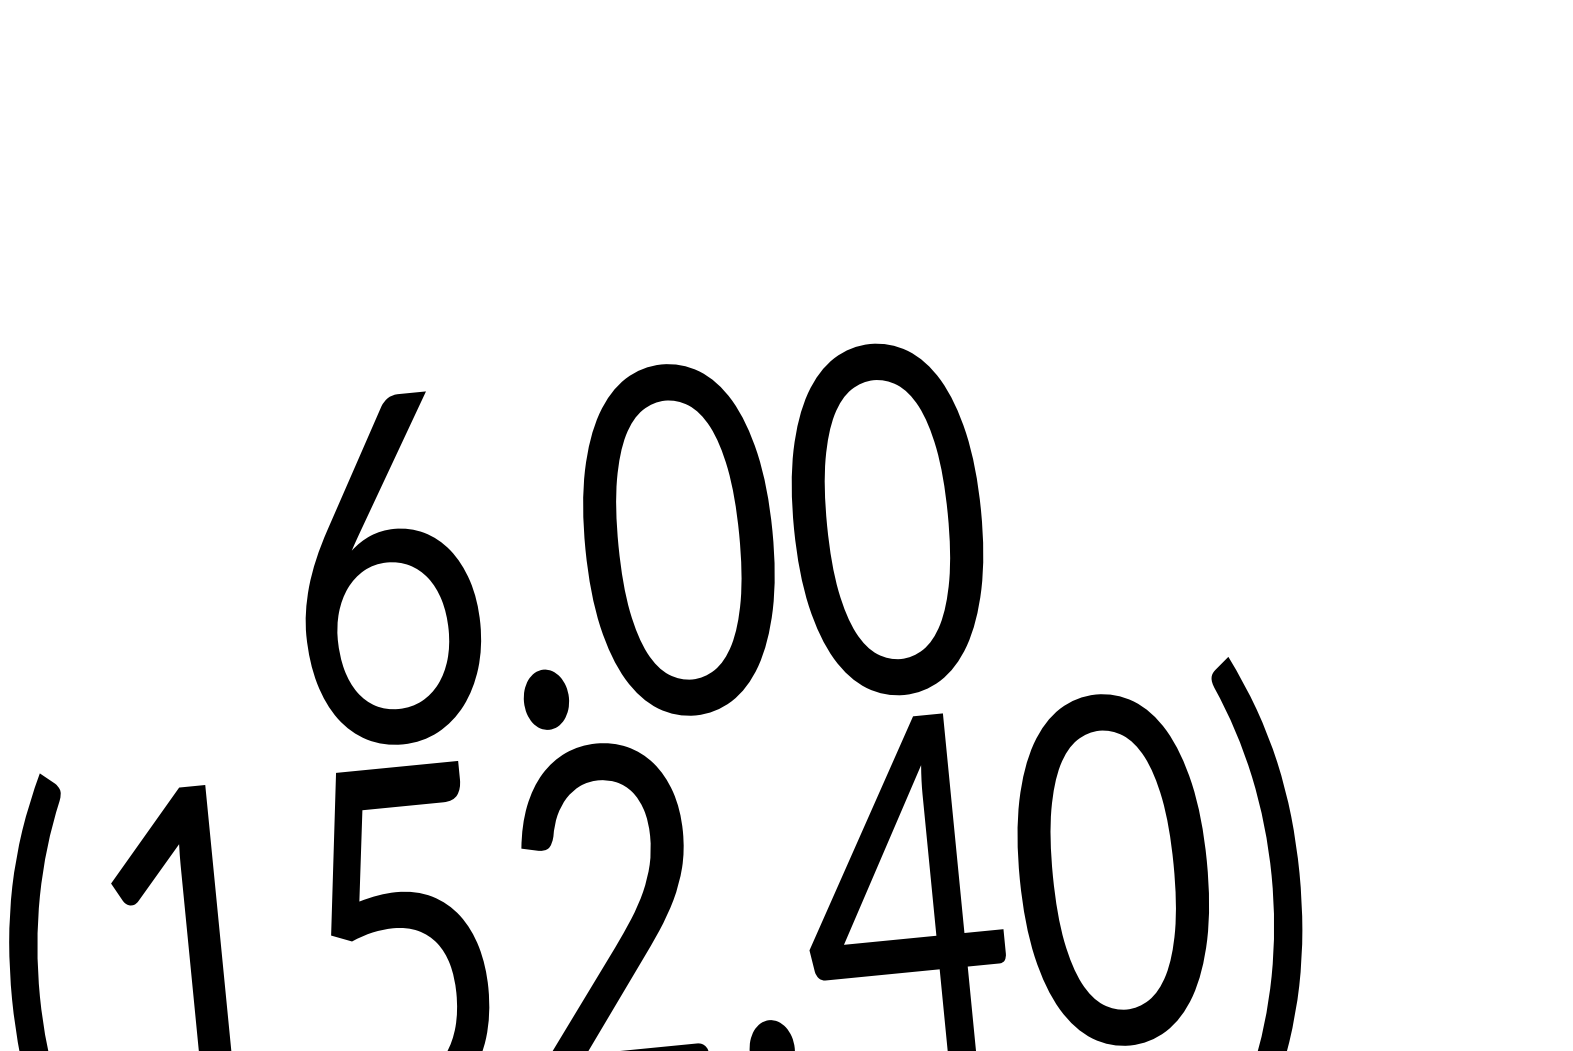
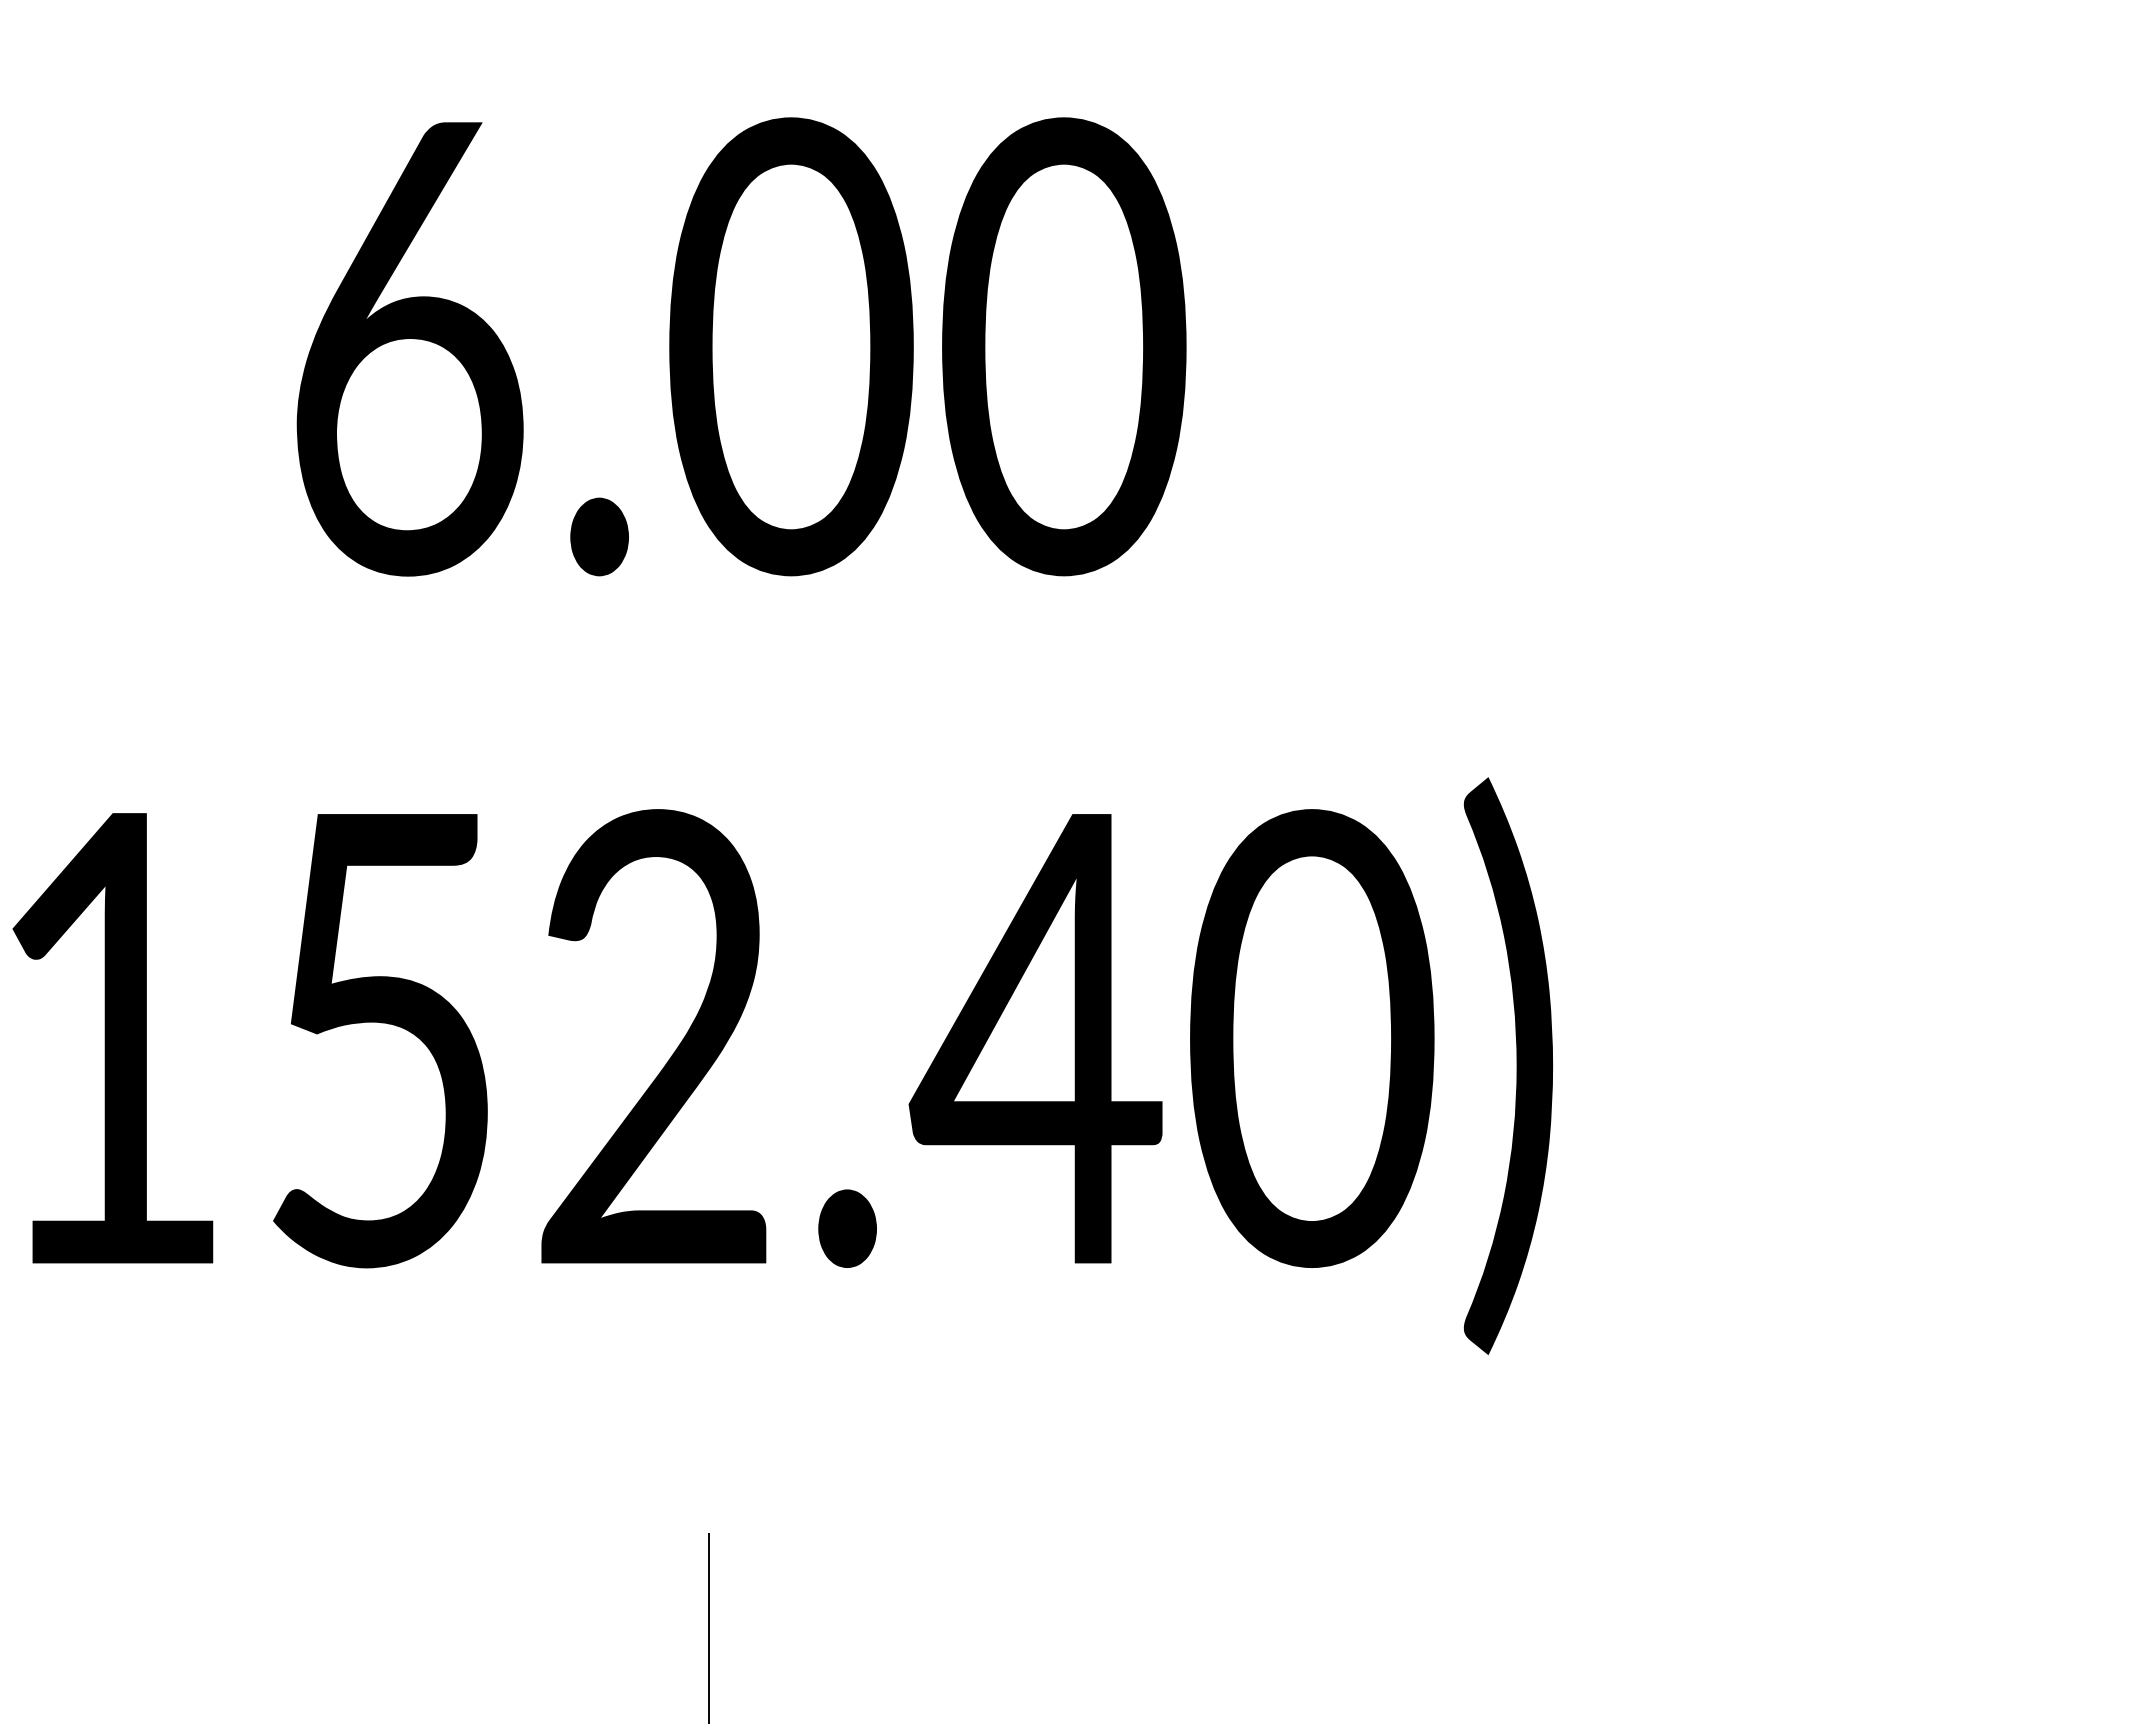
text: (640, 543) -> (741, 346), moved

